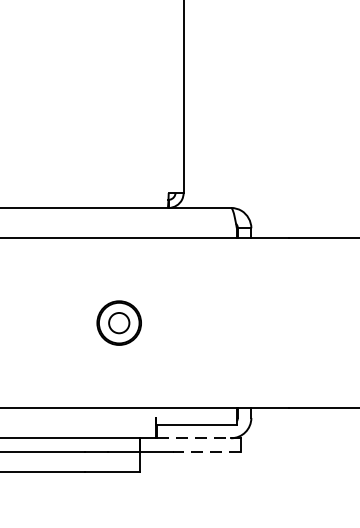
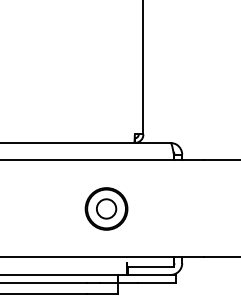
part: (119, 322) -> (106, 208), size x1.67
line: (194, 437) -> (149, 274), dashed -> solid
line: (206, 451) -> (156, 282), dashed -> solid

